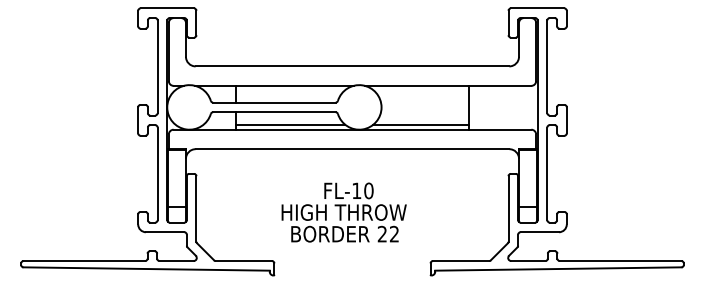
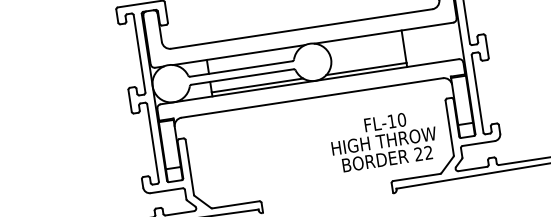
text: (343, 212) -> (383, 141), moved

